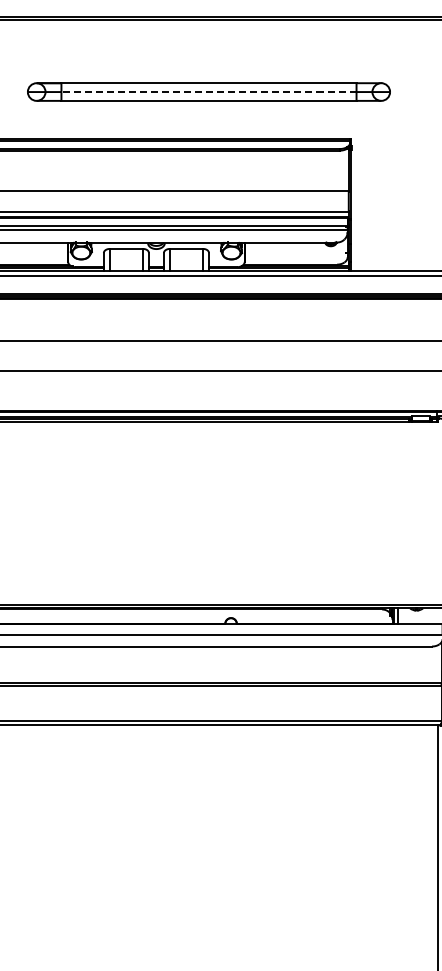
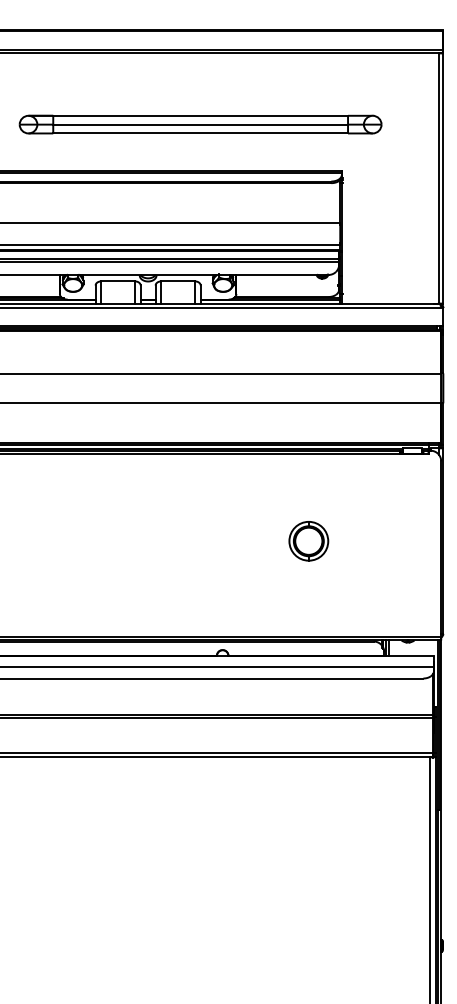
line: (208, 91) -> (200, 124), dashed -> solid
part: (316, 509) -> (308, 541), added

